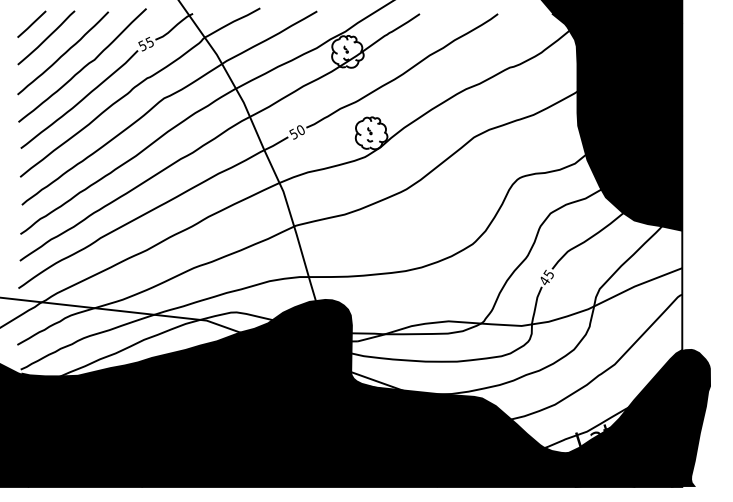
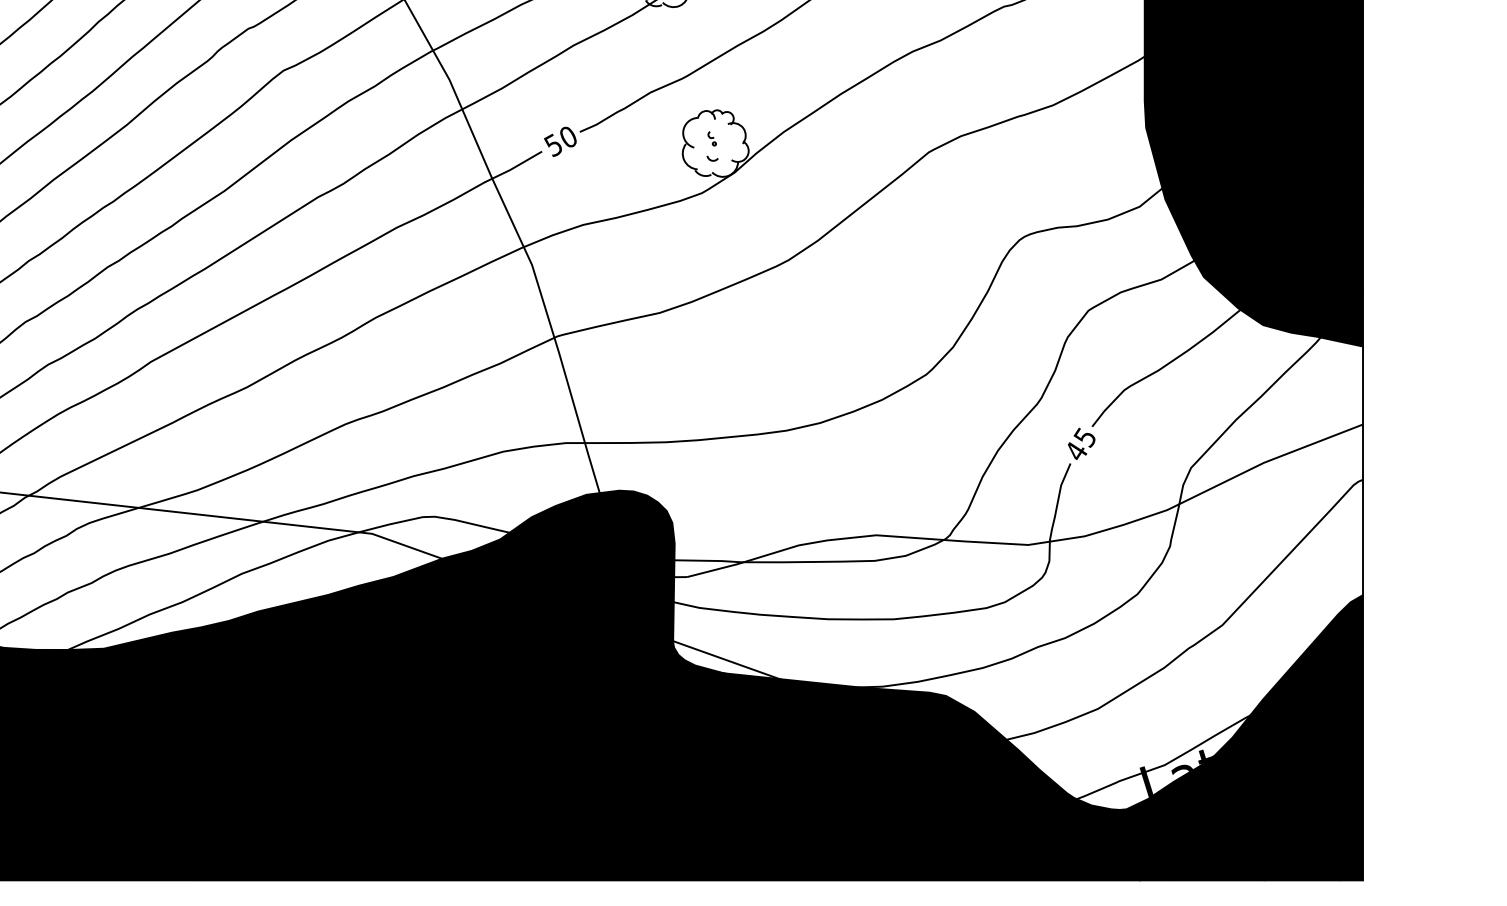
fill: (696, 417) -> (1392, 735), removed

